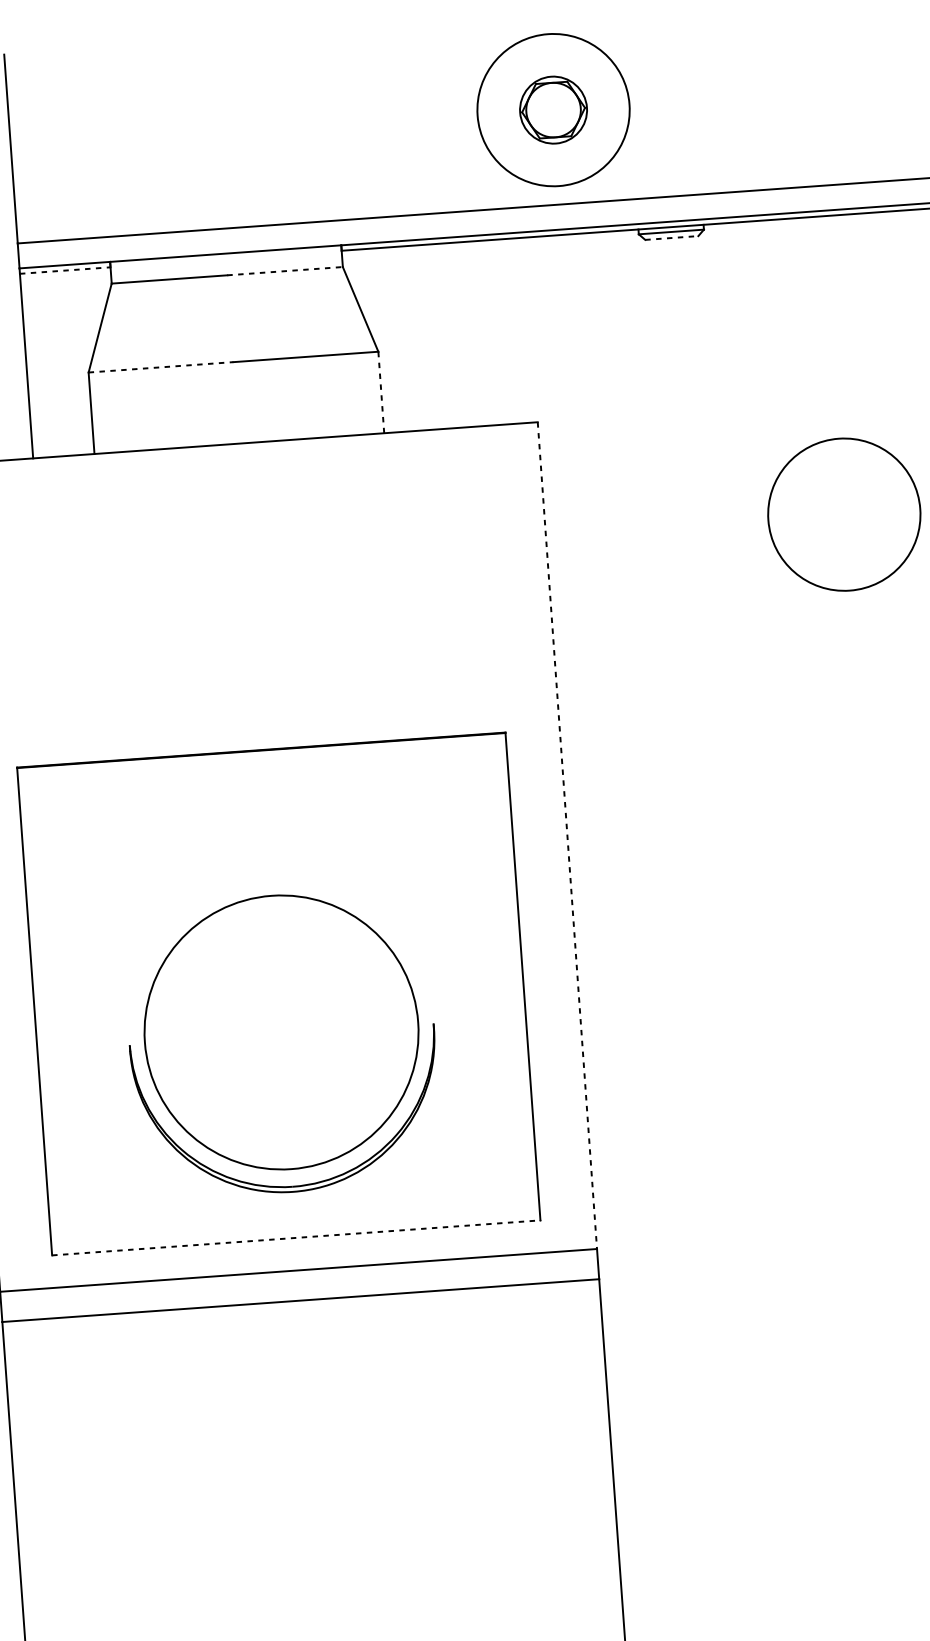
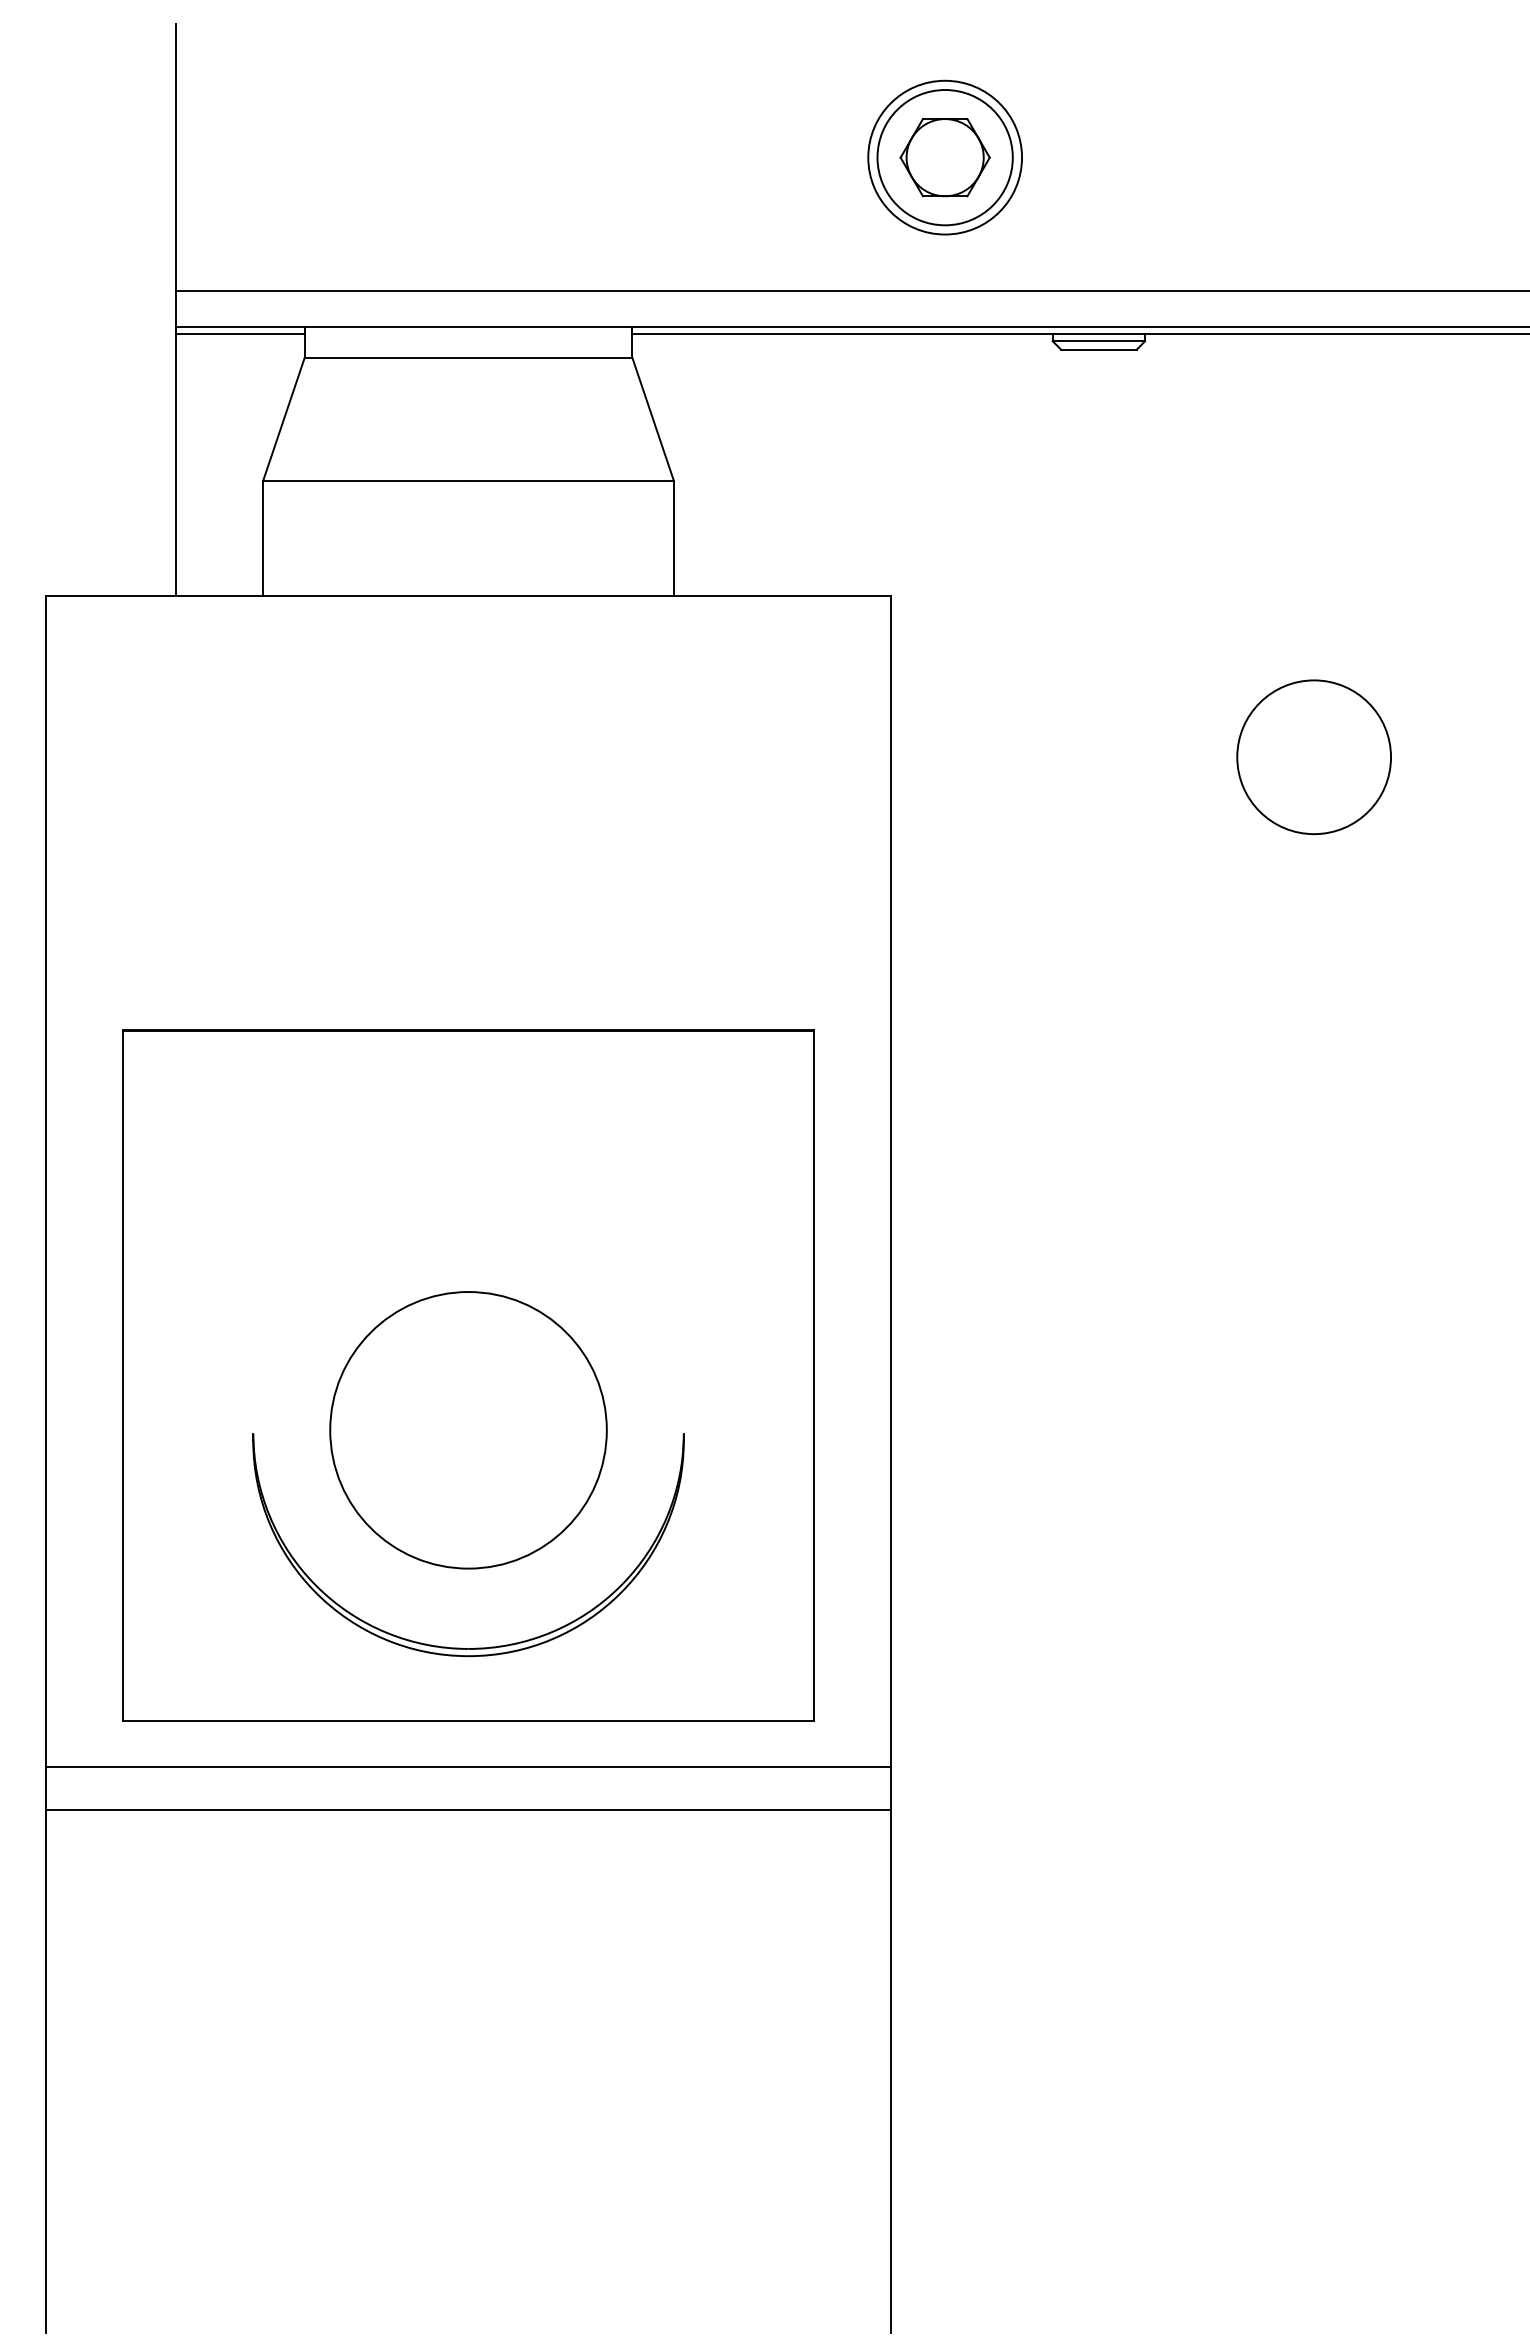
circle: (553, 110) -> (944, 157), size x1.43
circle: (553, 110) -> (945, 157), size x0.71
line: (671, 237) -> (1098, 349), dashed -> solid
line: (65, 270) -> (241, 334), dashed -> solid
line: (285, 271) -> (550, 357), dashed -> solid
line: (160, 367) -> (365, 480), dashed -> solid
line: (381, 392) -> (673, 538), dashed -> solid
circle: (844, 514) -> (1314, 757), size x0.71
line: (567, 835) -> (891, 1181), dashed -> solid
circle: (281, 1032) -> (468, 1430), size x0.71
line: (296, 1237) -> (468, 1721), dashed -> solid

